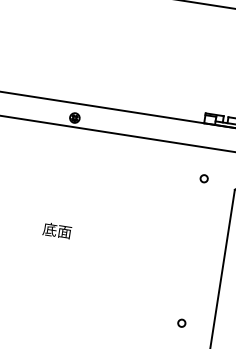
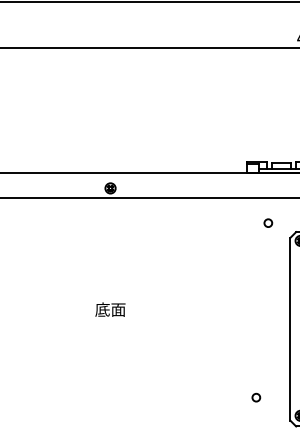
circle: (204, 178) -> (268, 222), moved
circle: (182, 323) -> (256, 397), moved

